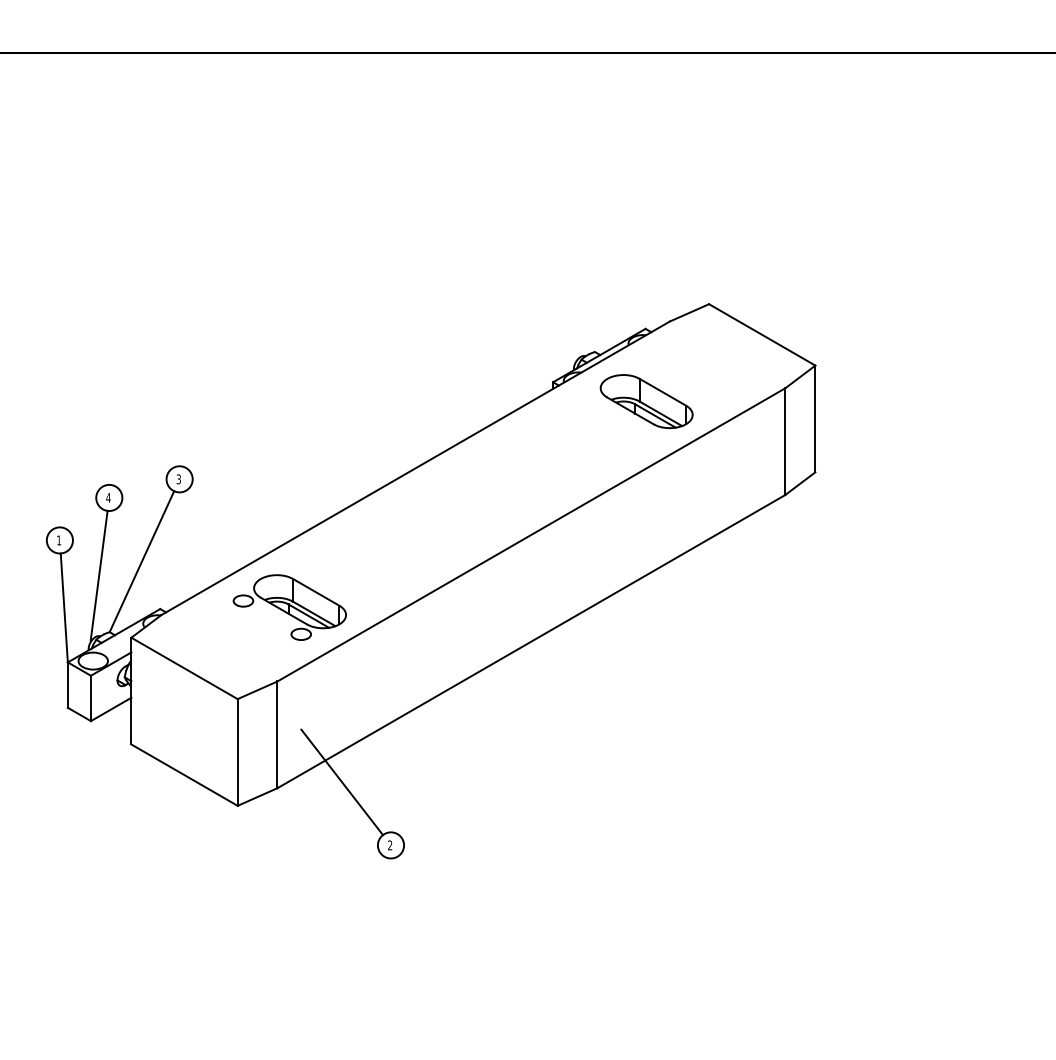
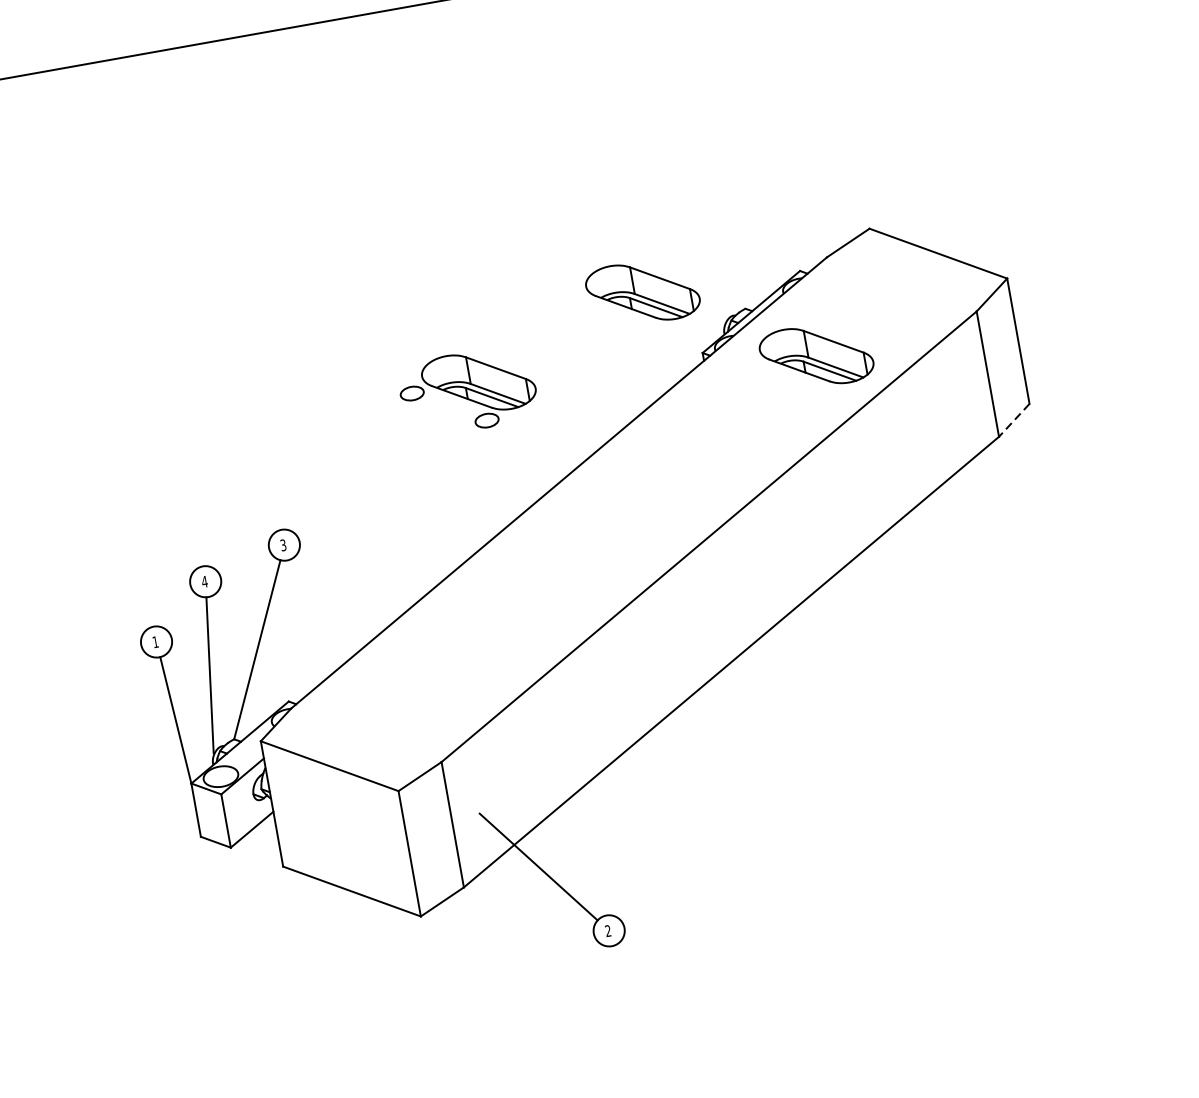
part: (512, 323) -> (642, 292), added
line: (800, 483) -> (1014, 420), solid -> dashed
part: (289, 607) -> (467, 391), moved

